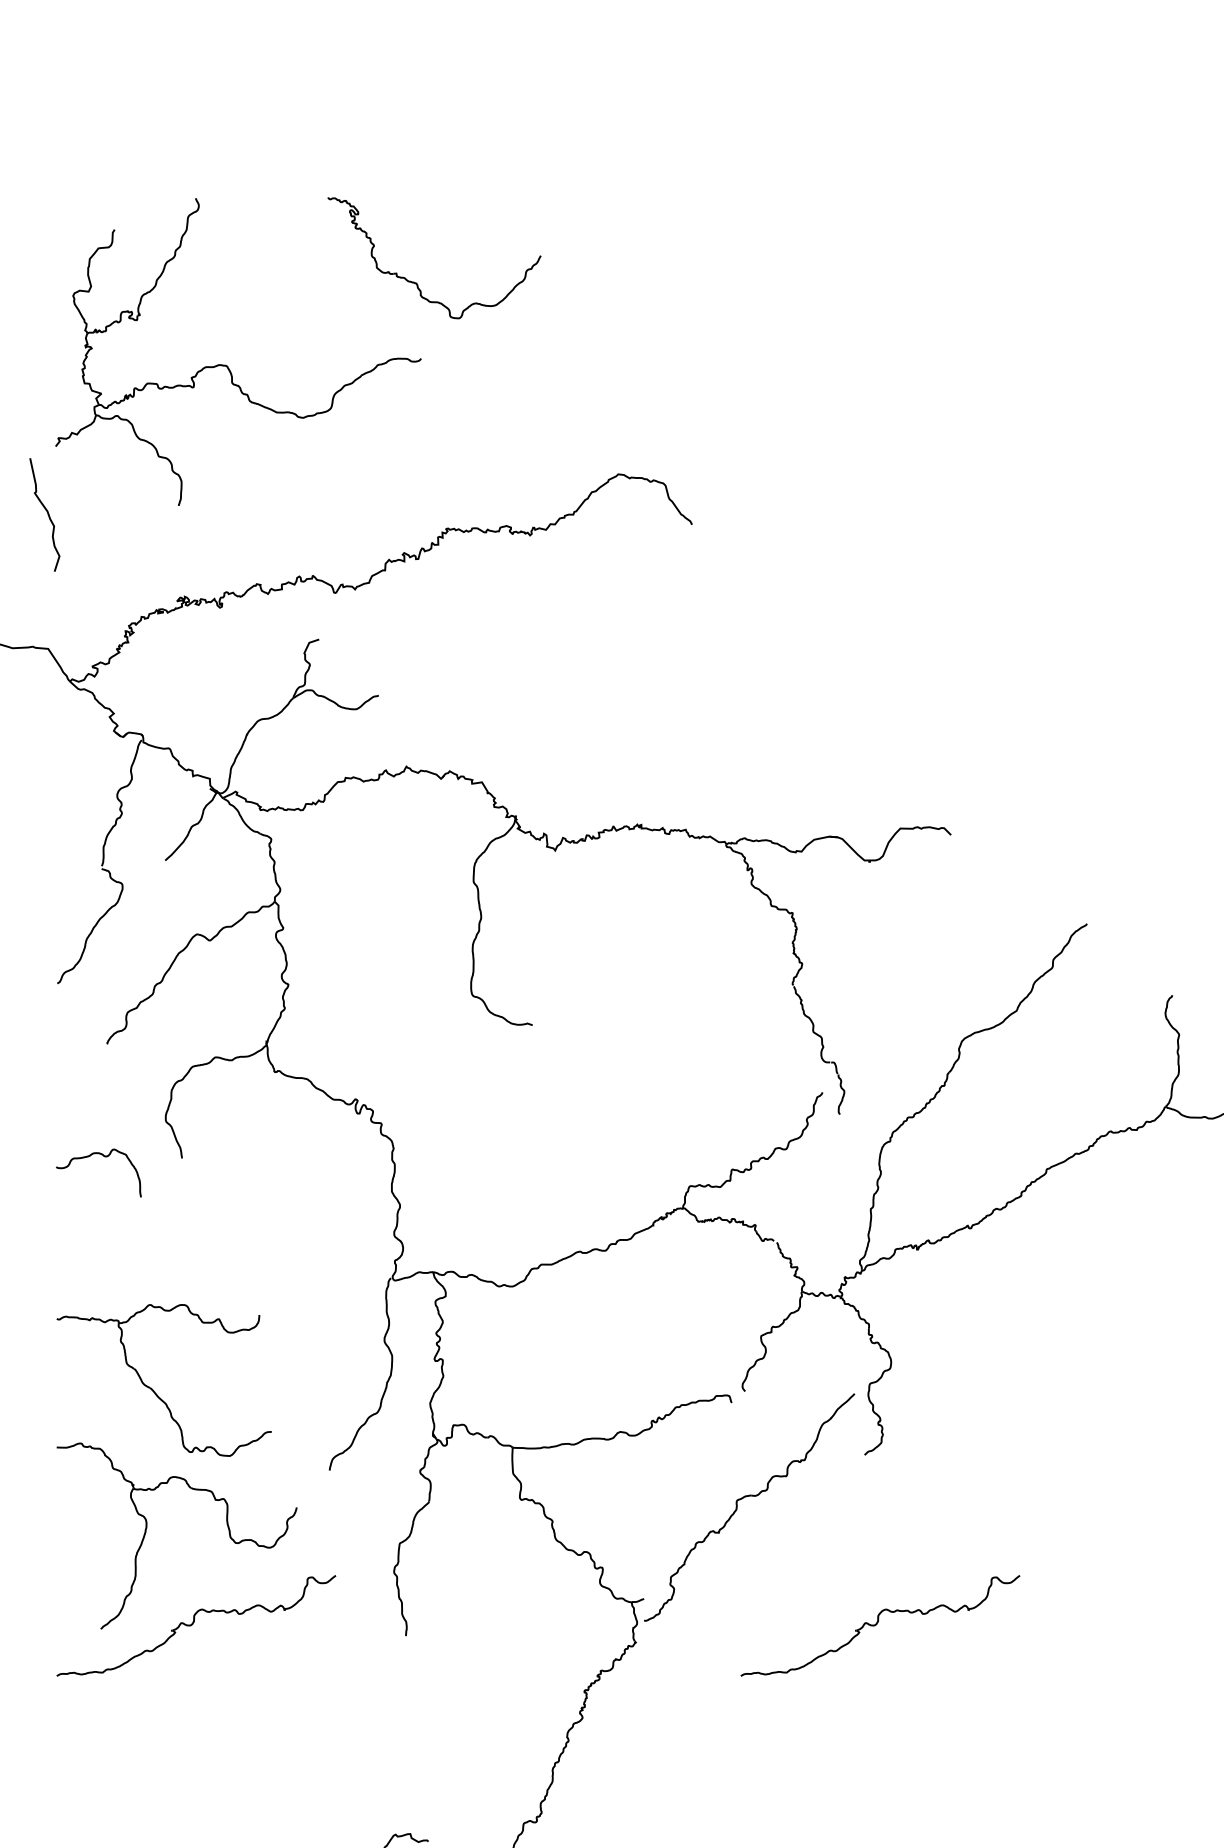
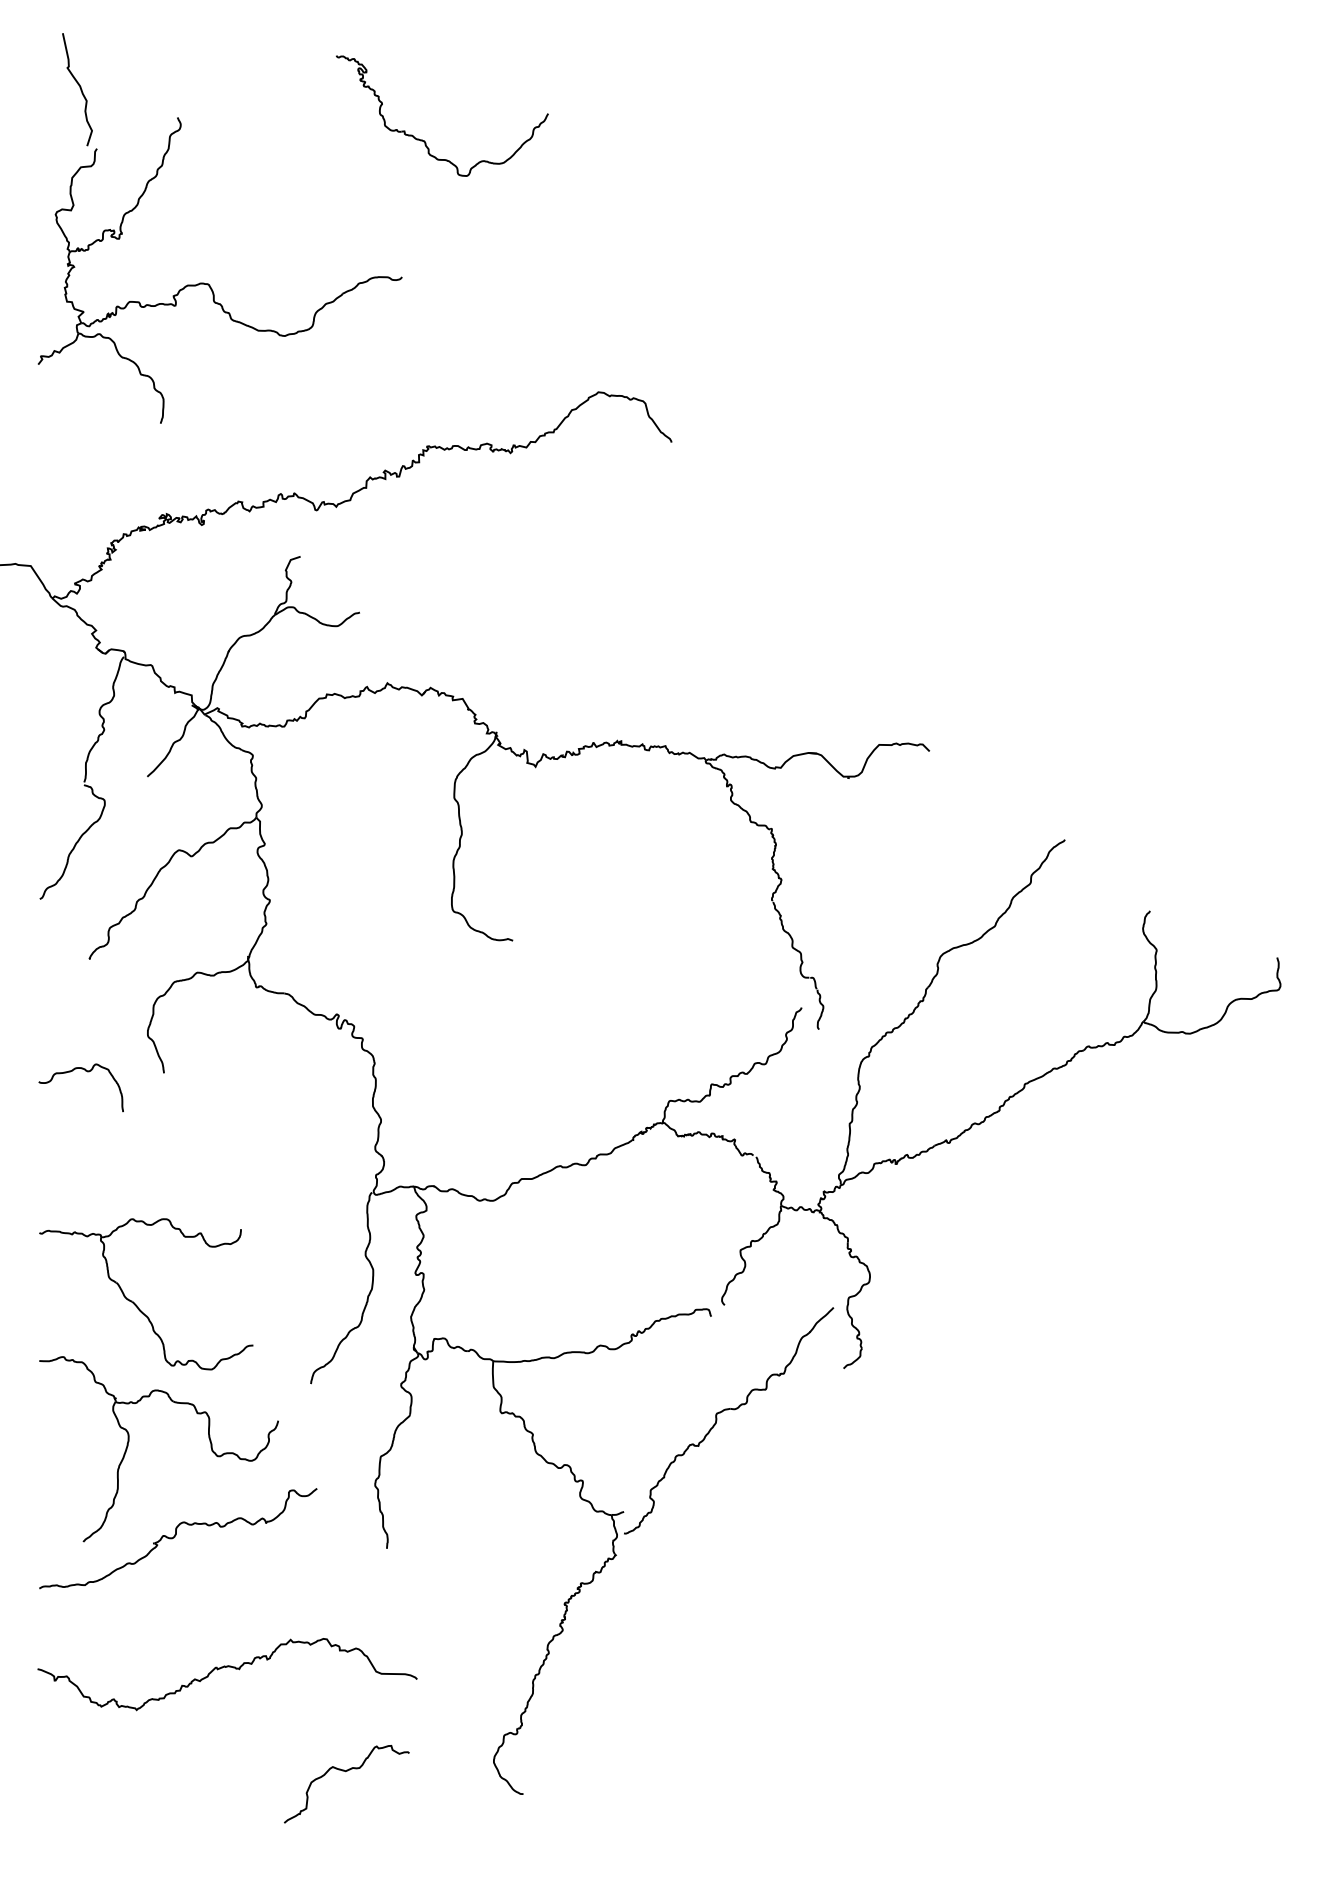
part: (416, 282) -> (424, 140), moved
curve: (46, 512) -> (79, 87), moved
part: (880, 1625) -> (859, 1538), removed
curve: (245, 1755) -> (227, 1667), added

